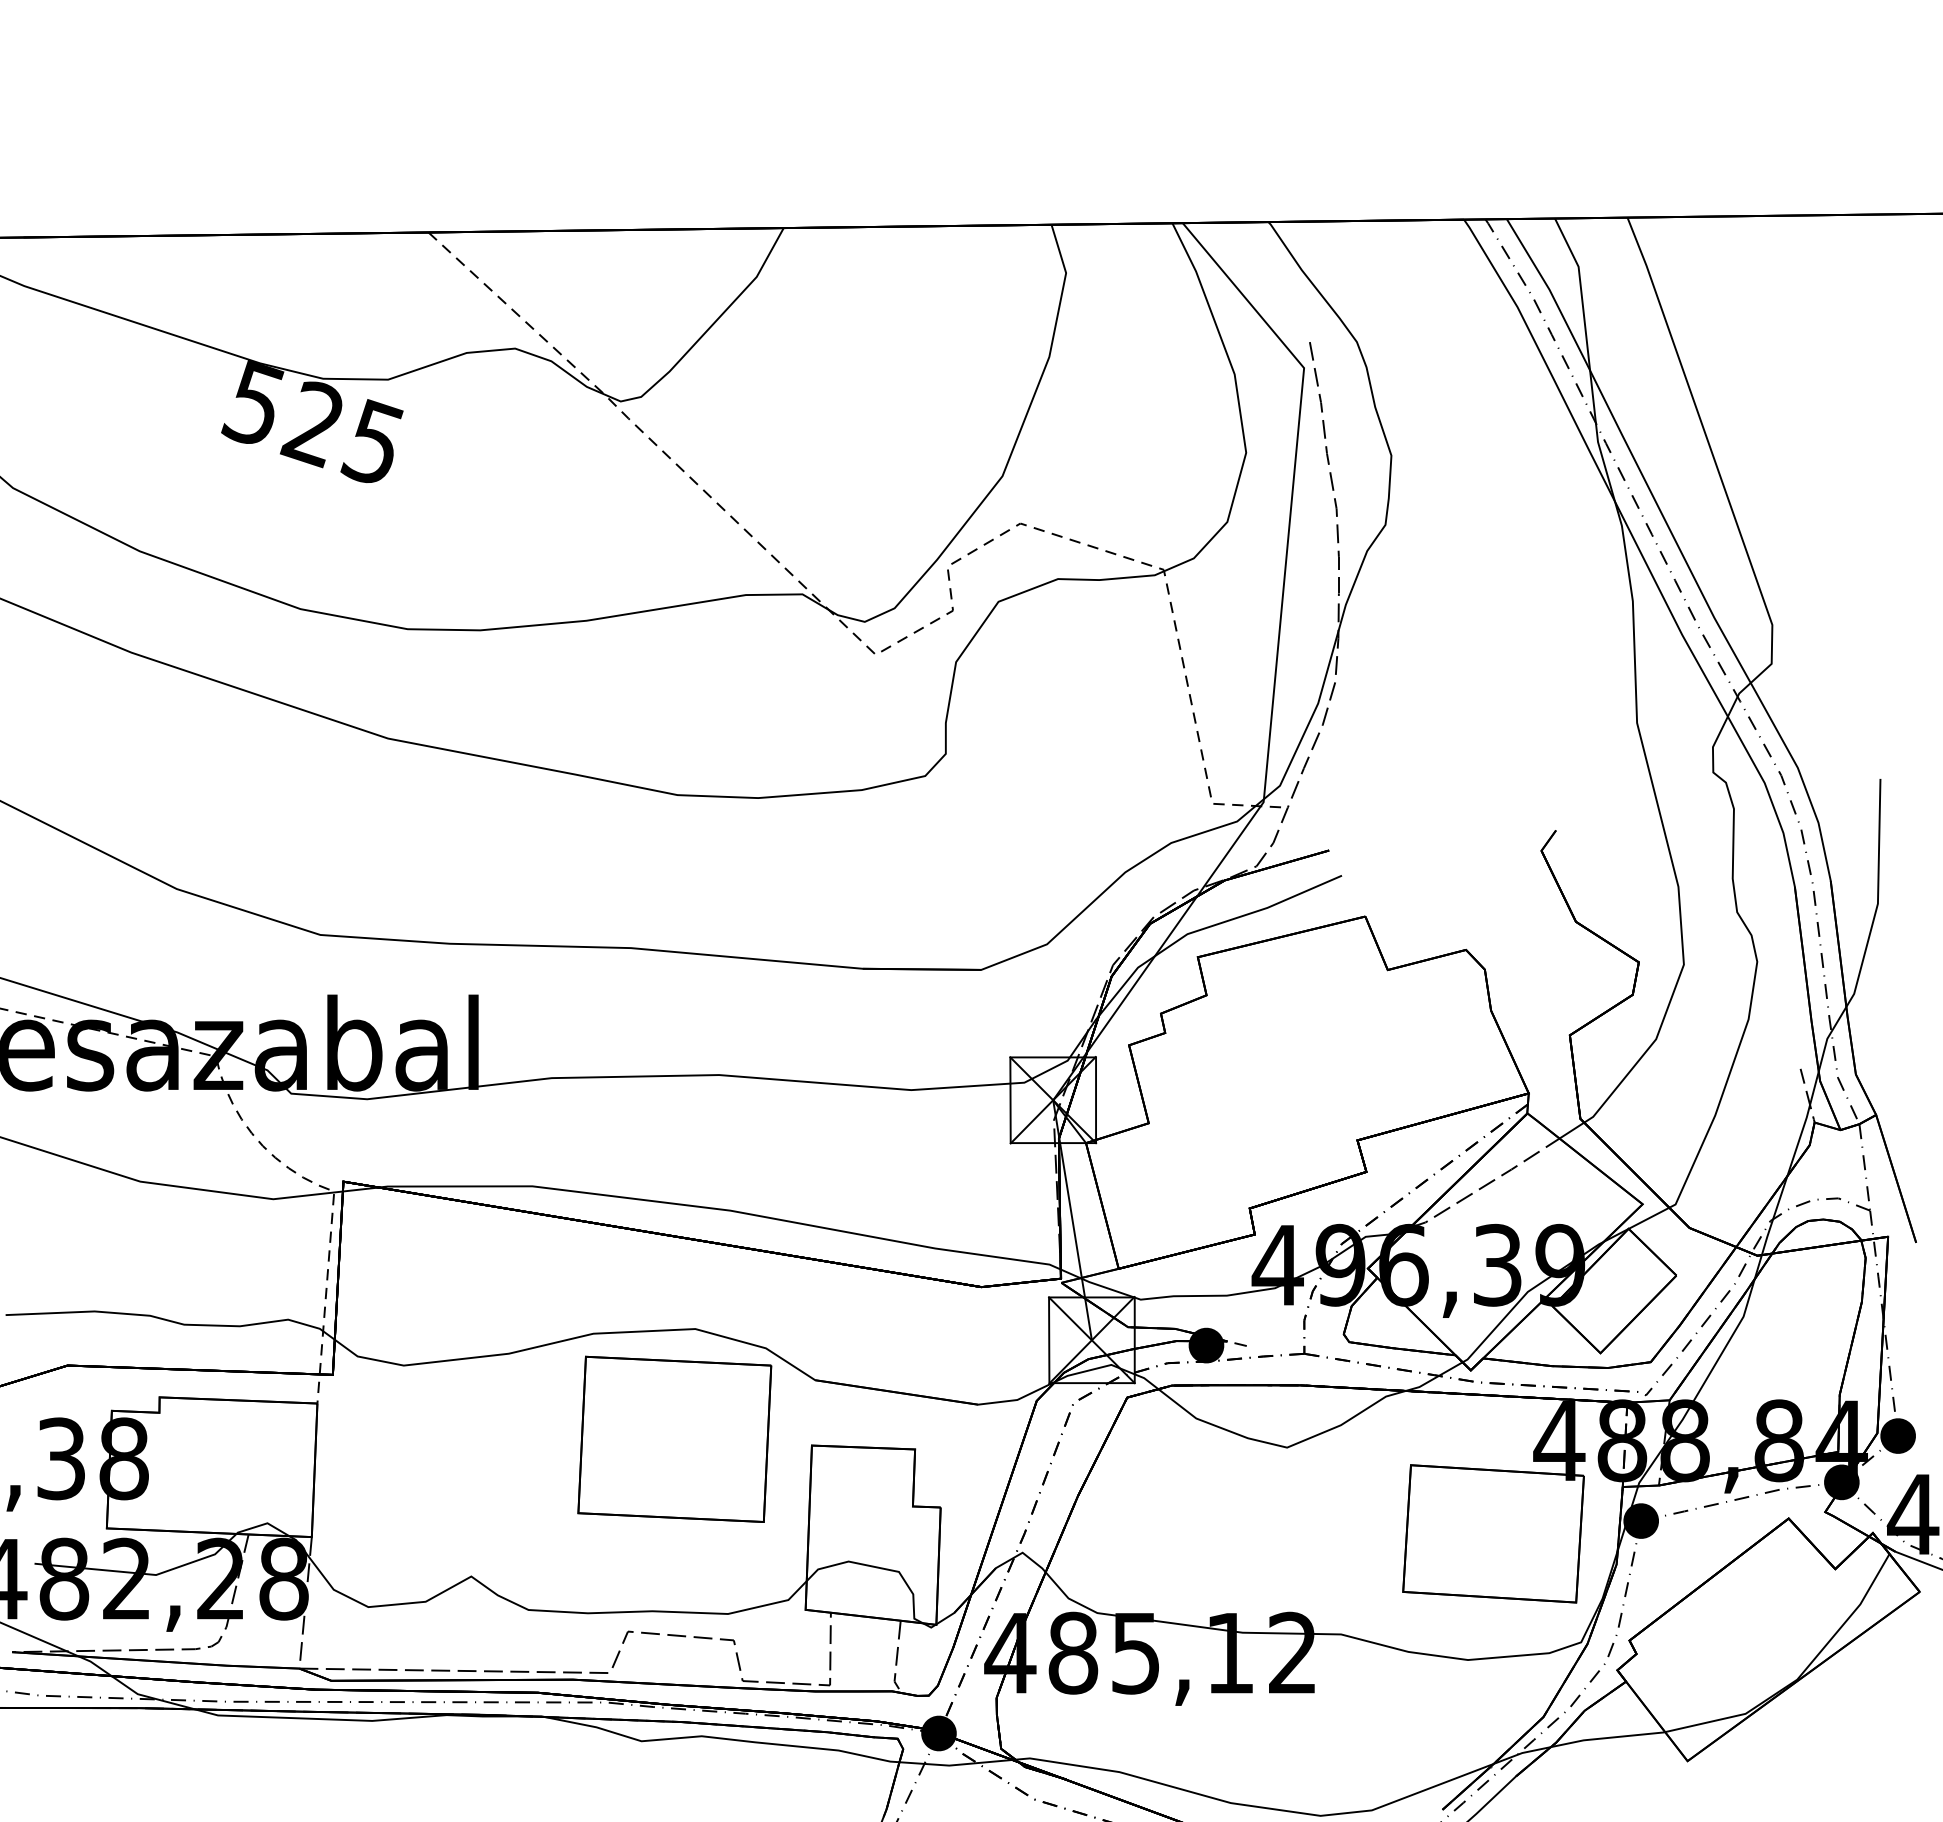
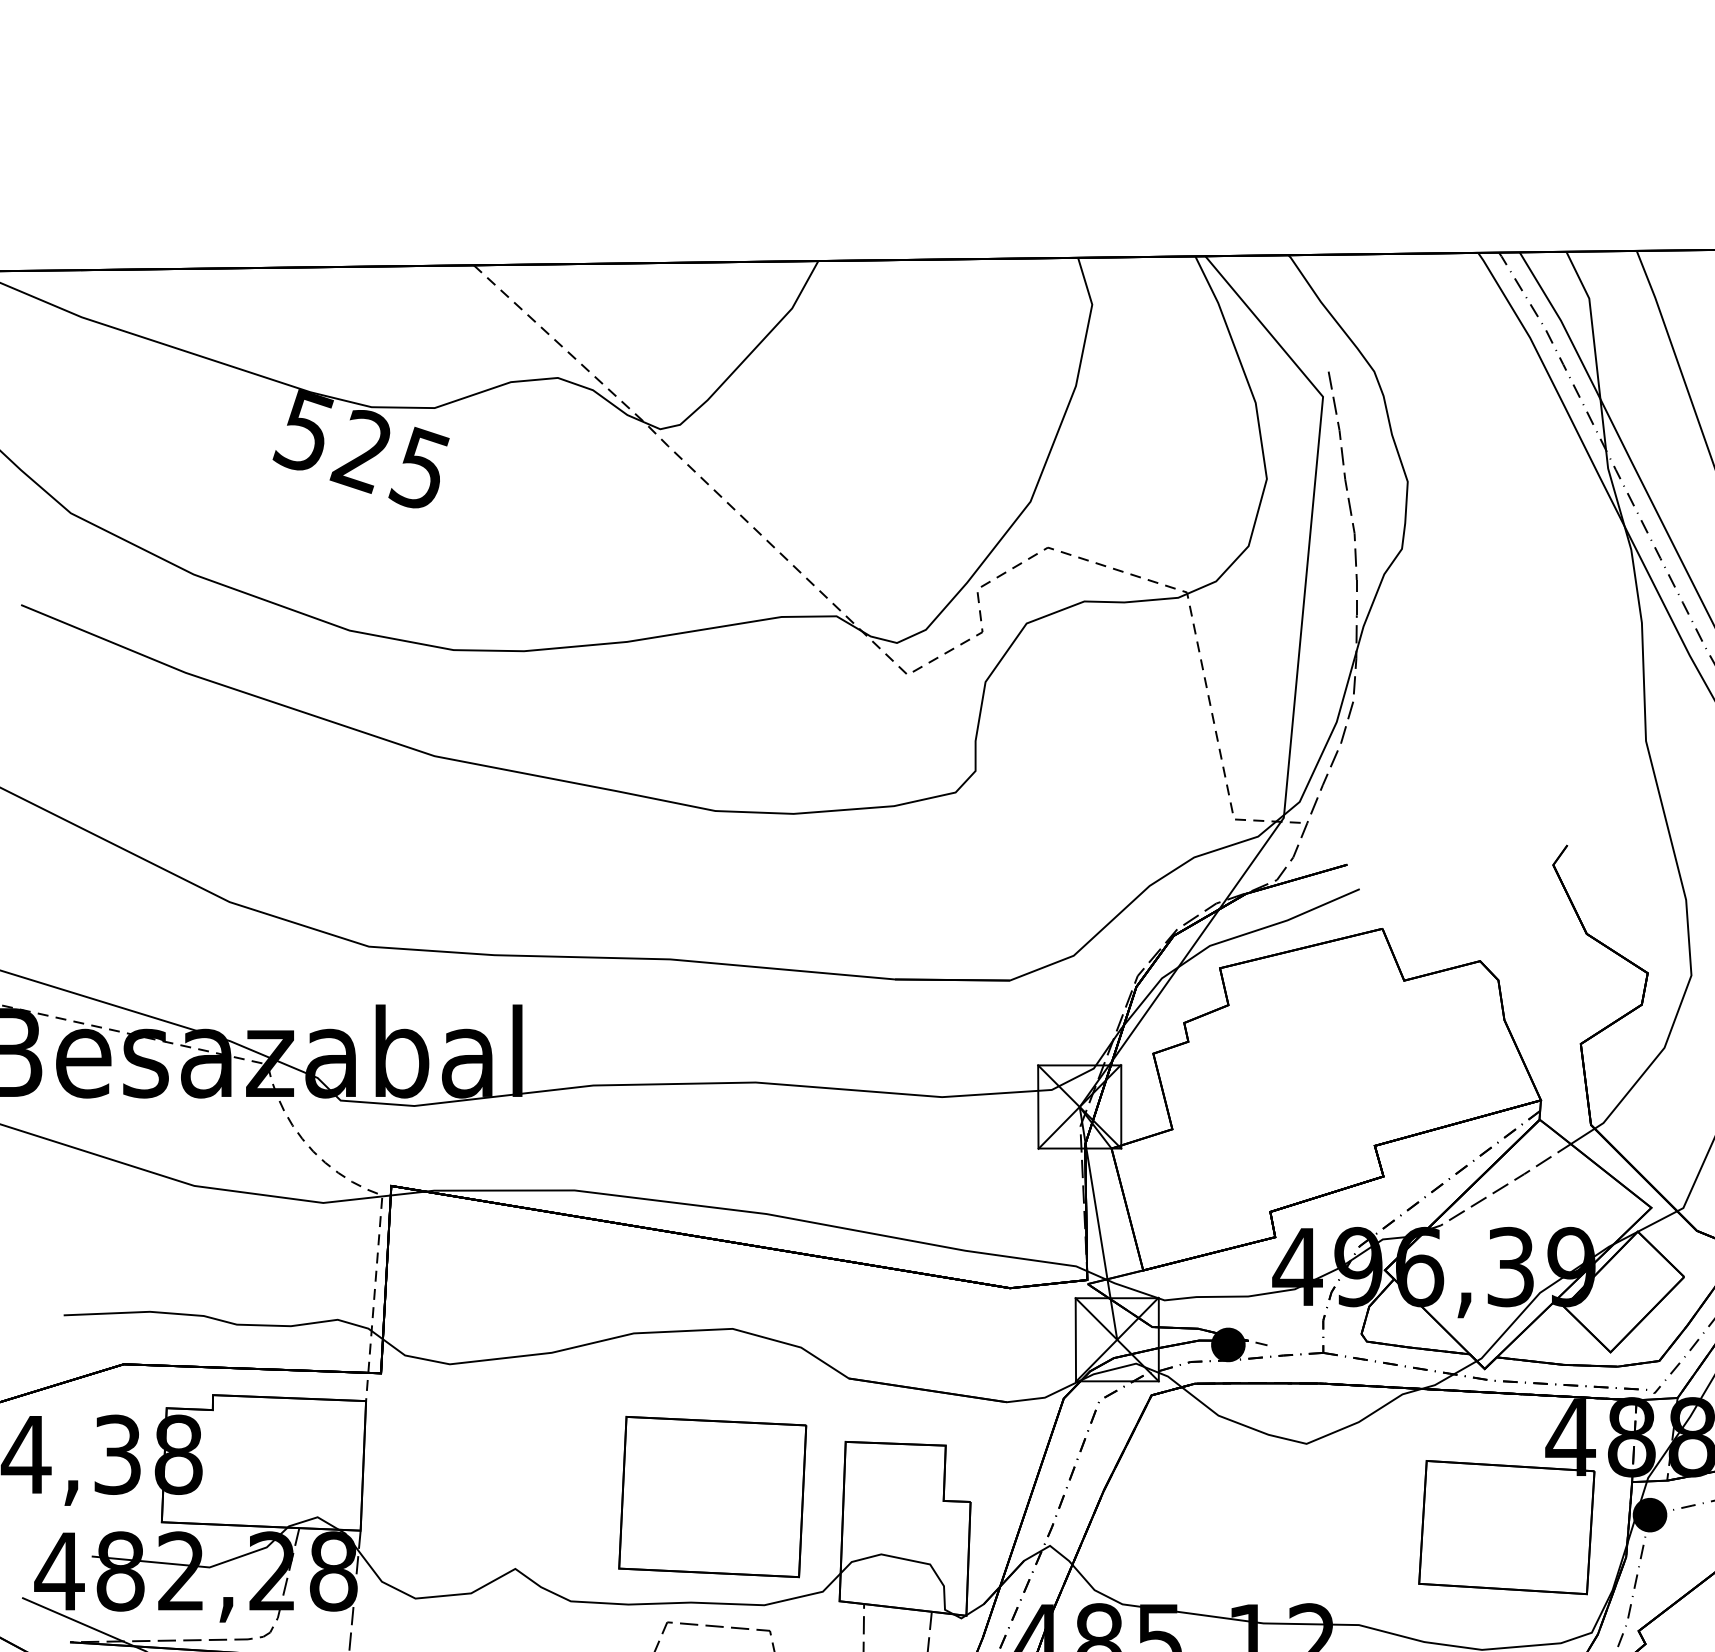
part: (674, 1438) -> (712, 1496), moved

